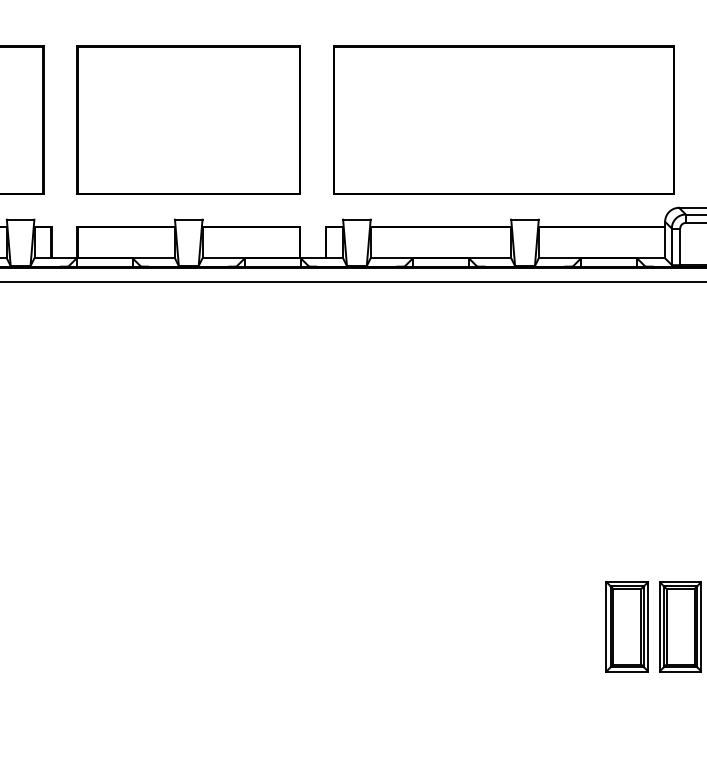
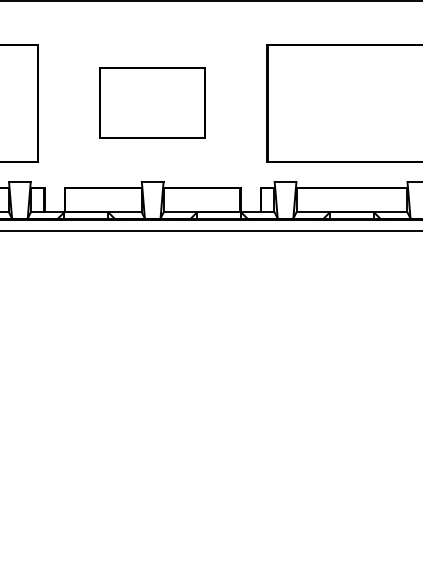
part: (188, 119) -> (152, 102), size x0.6

